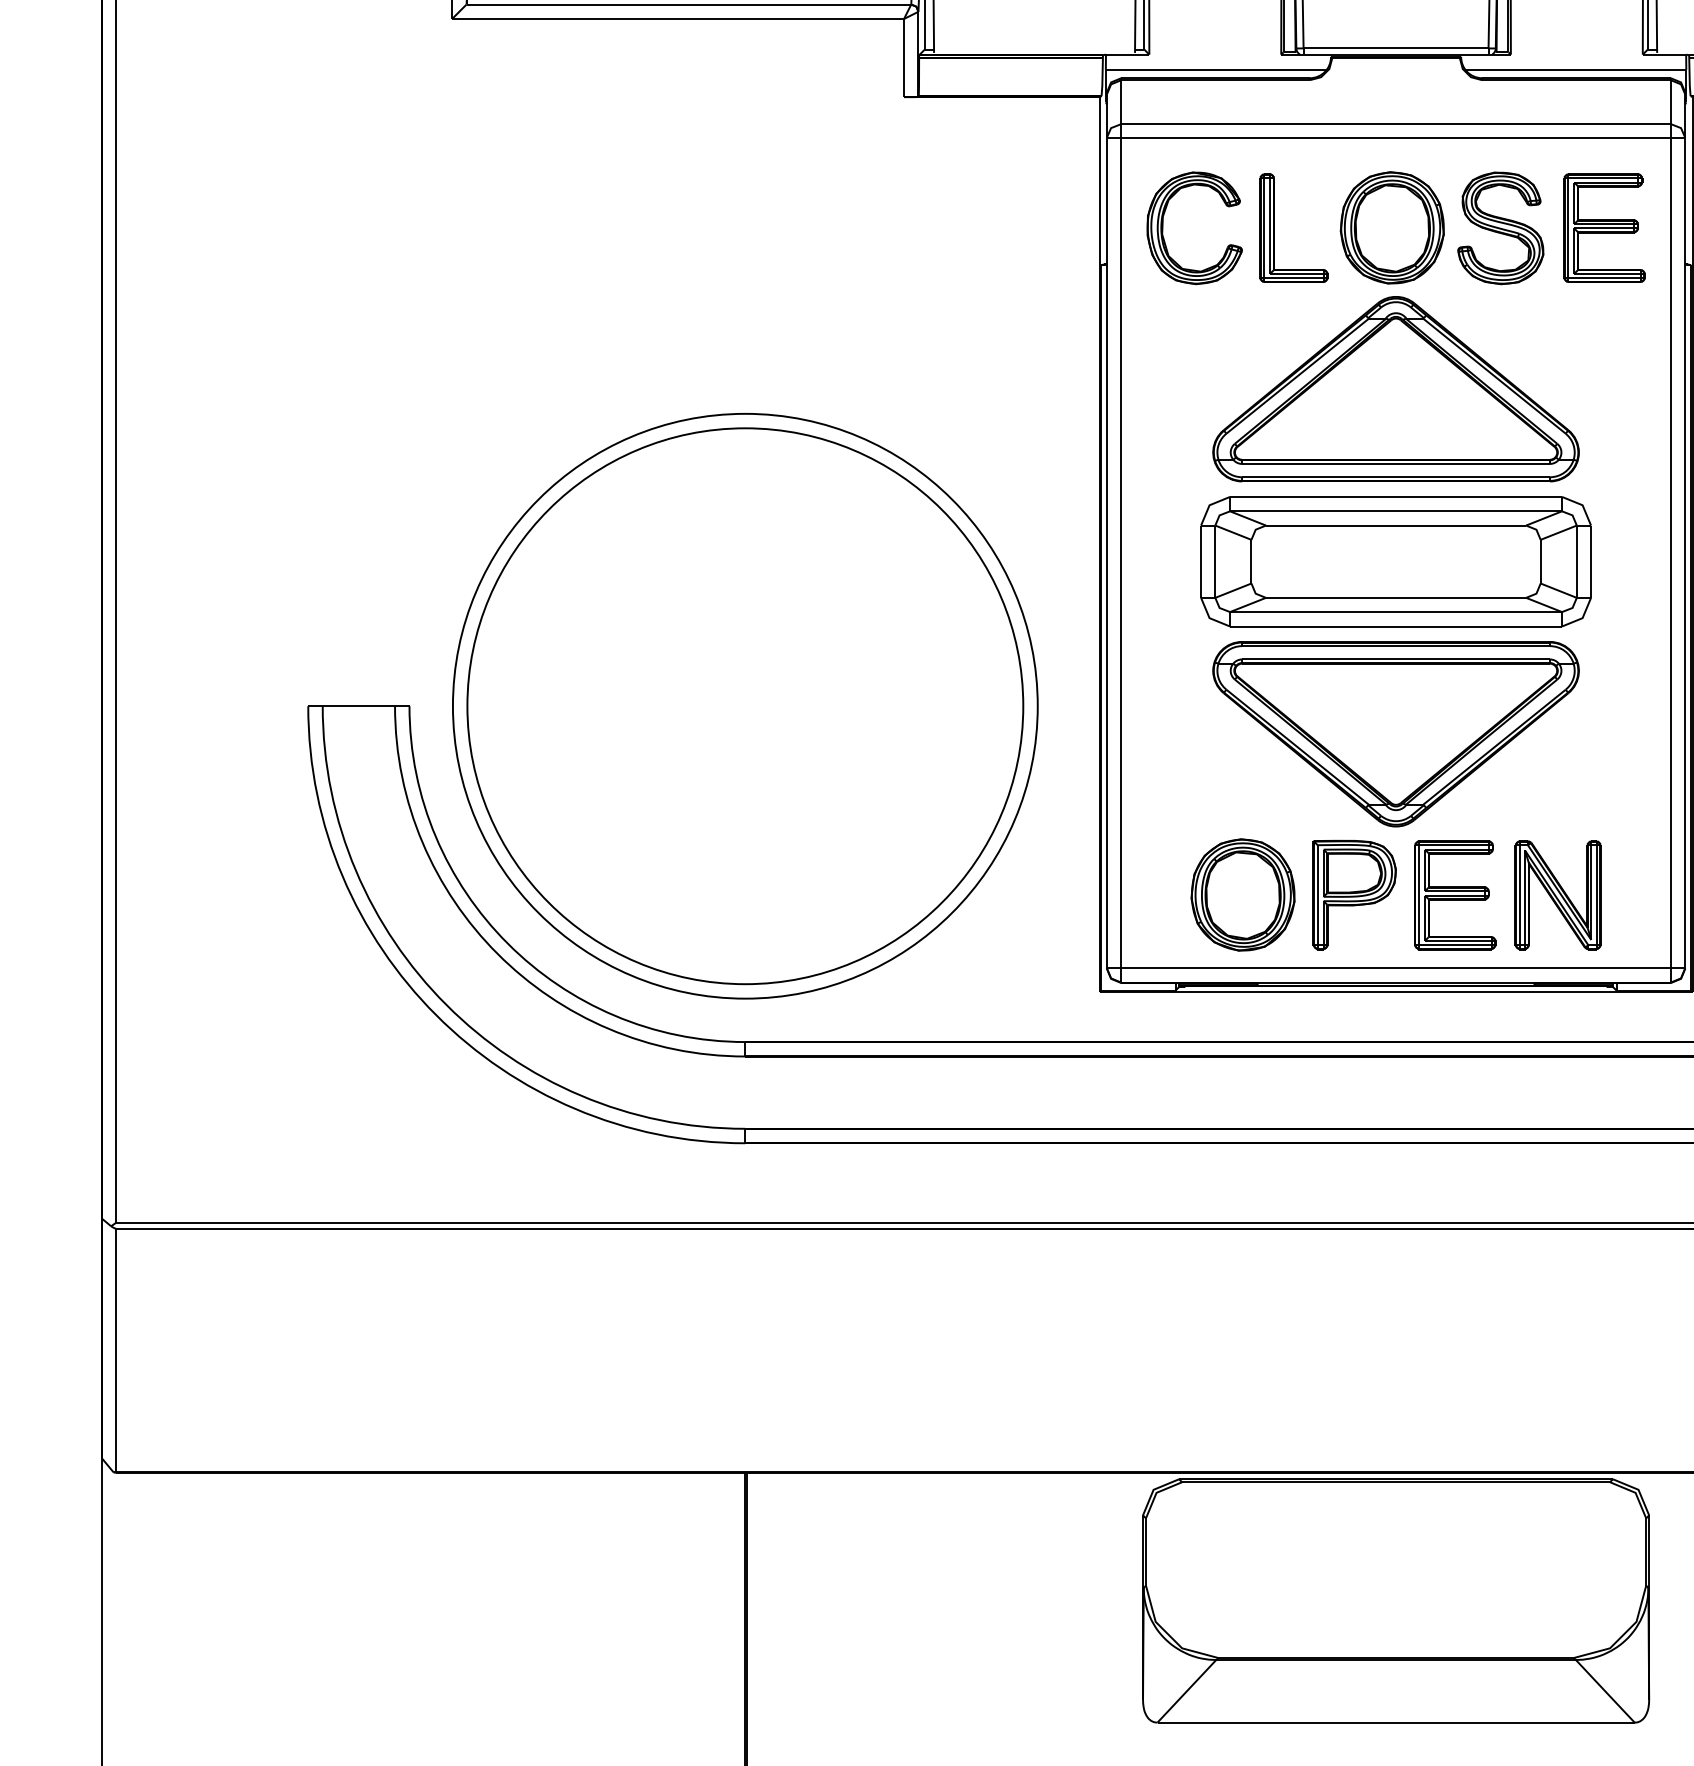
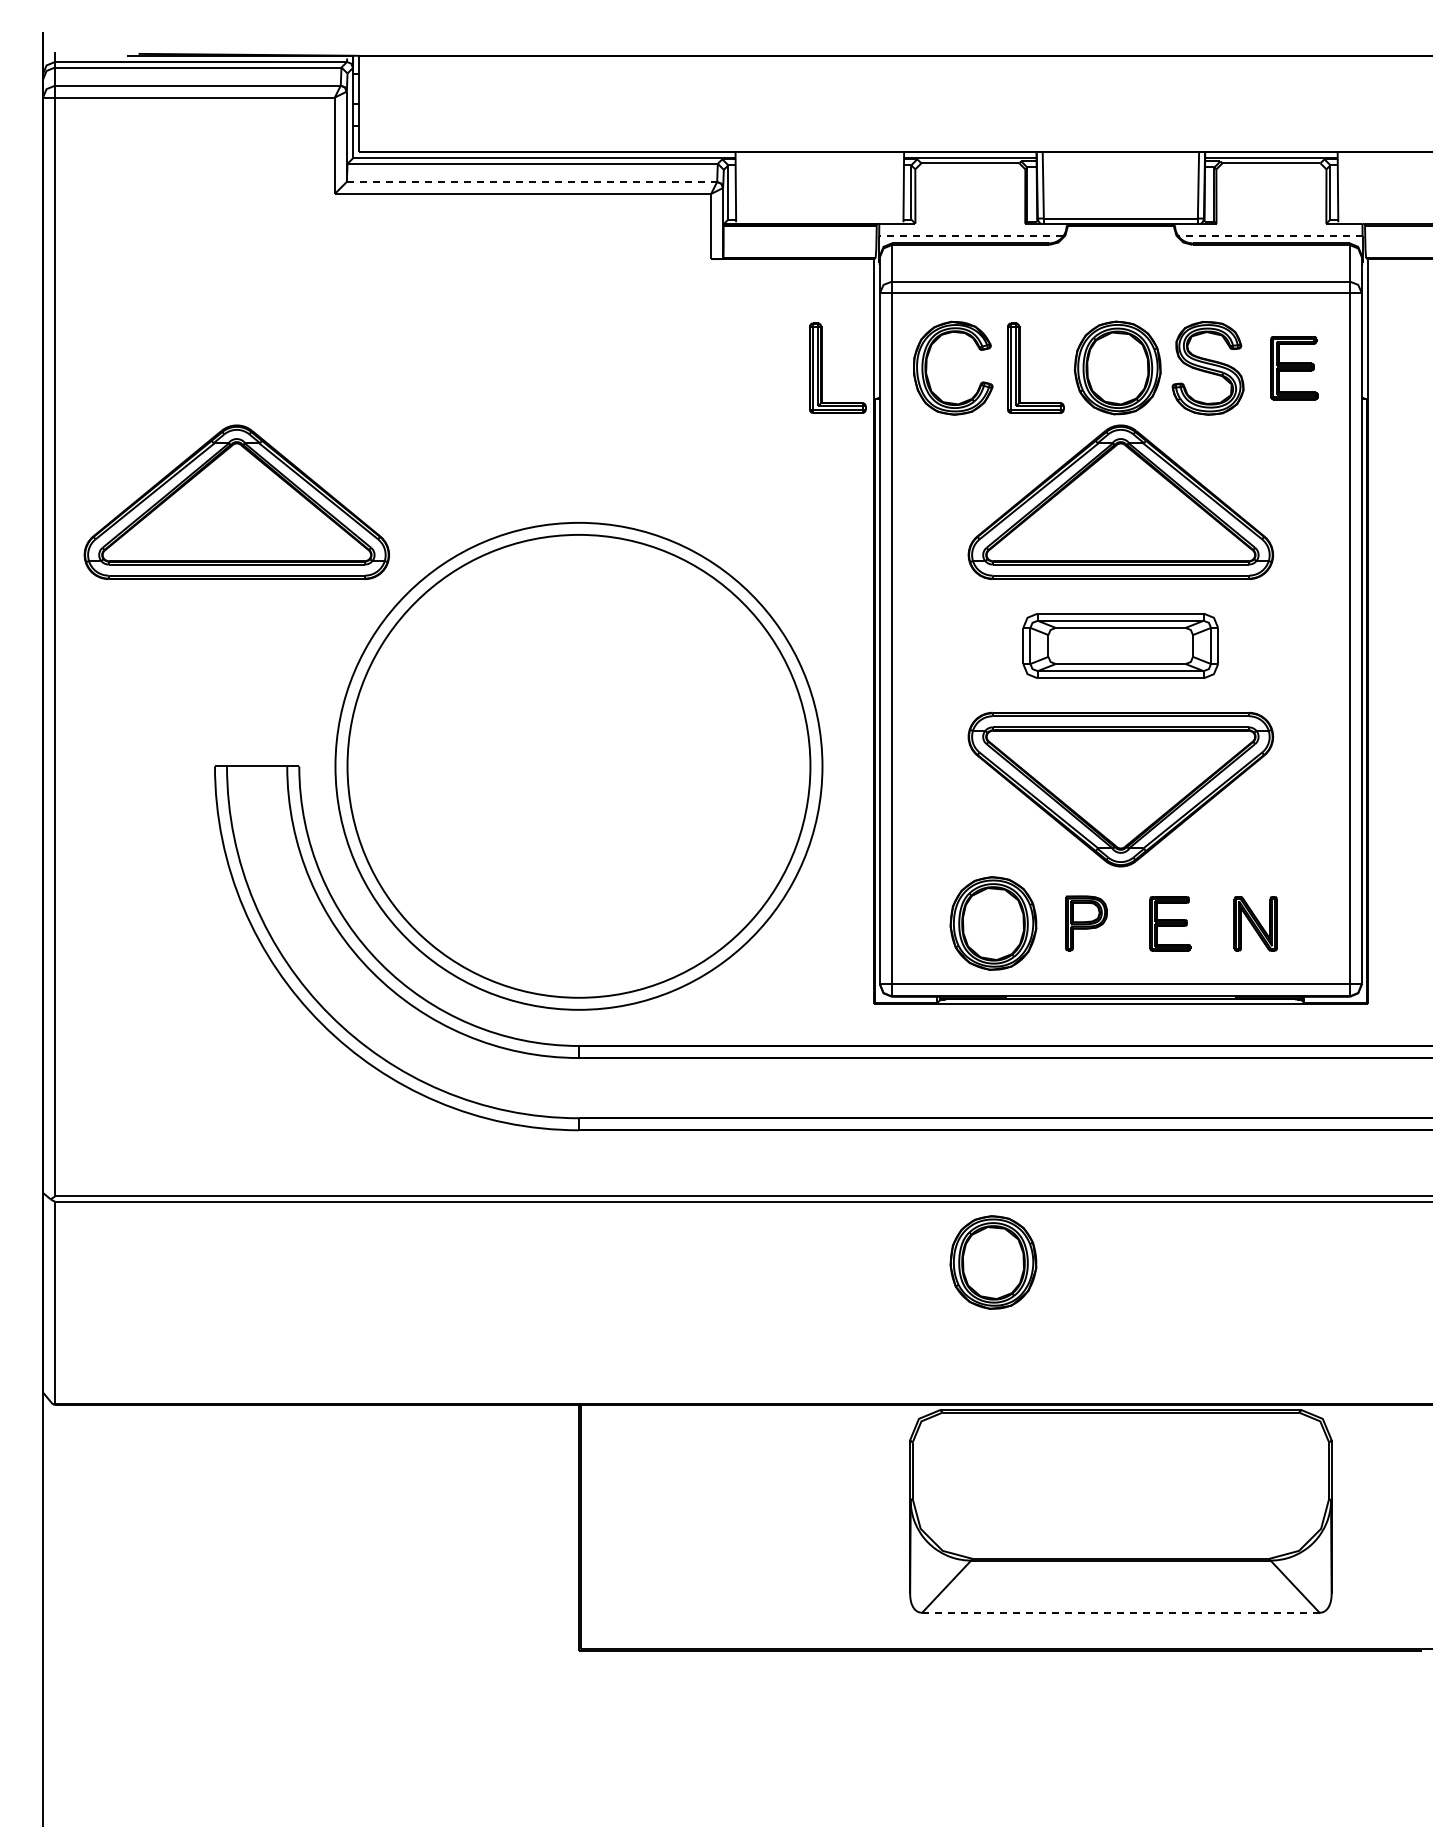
line: (689, 5) -> (532, 182), solid -> dashed
line: (1216, 70) -> (971, 236), solid -> dashed
line: (1575, 70) -> (1270, 236), solid -> dashed
part: (1037, 227) -> (822, 367), added
part: (1604, 227) -> (1294, 367), size x0.7
part: (334, 388) -> (236, 501), added
part: (1395, 561) -> (1120, 645), size x0.6
part: (1354, 894) -> (1086, 923), size x0.6
part: (1455, 894) -> (1170, 923), size x0.6
part: (1557, 894) -> (1255, 923), size x0.6
part: (1243, 1302) -> (993, 1262), added
line: (1395, 1722) -> (1120, 1612), solid -> dashed

